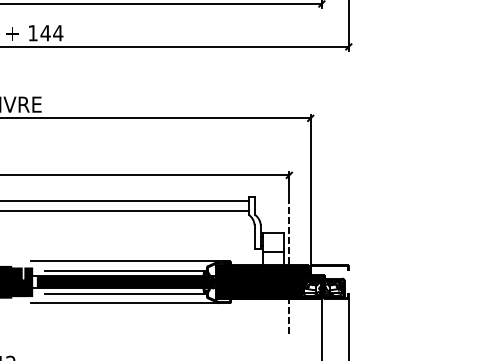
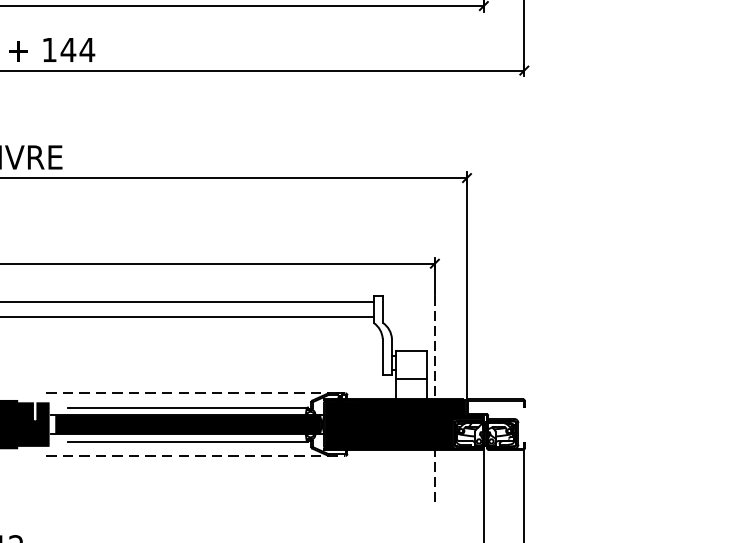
line: (130, 261) -> (196, 393), solid -> dashed
line: (130, 303) -> (196, 456), solid -> dashed

